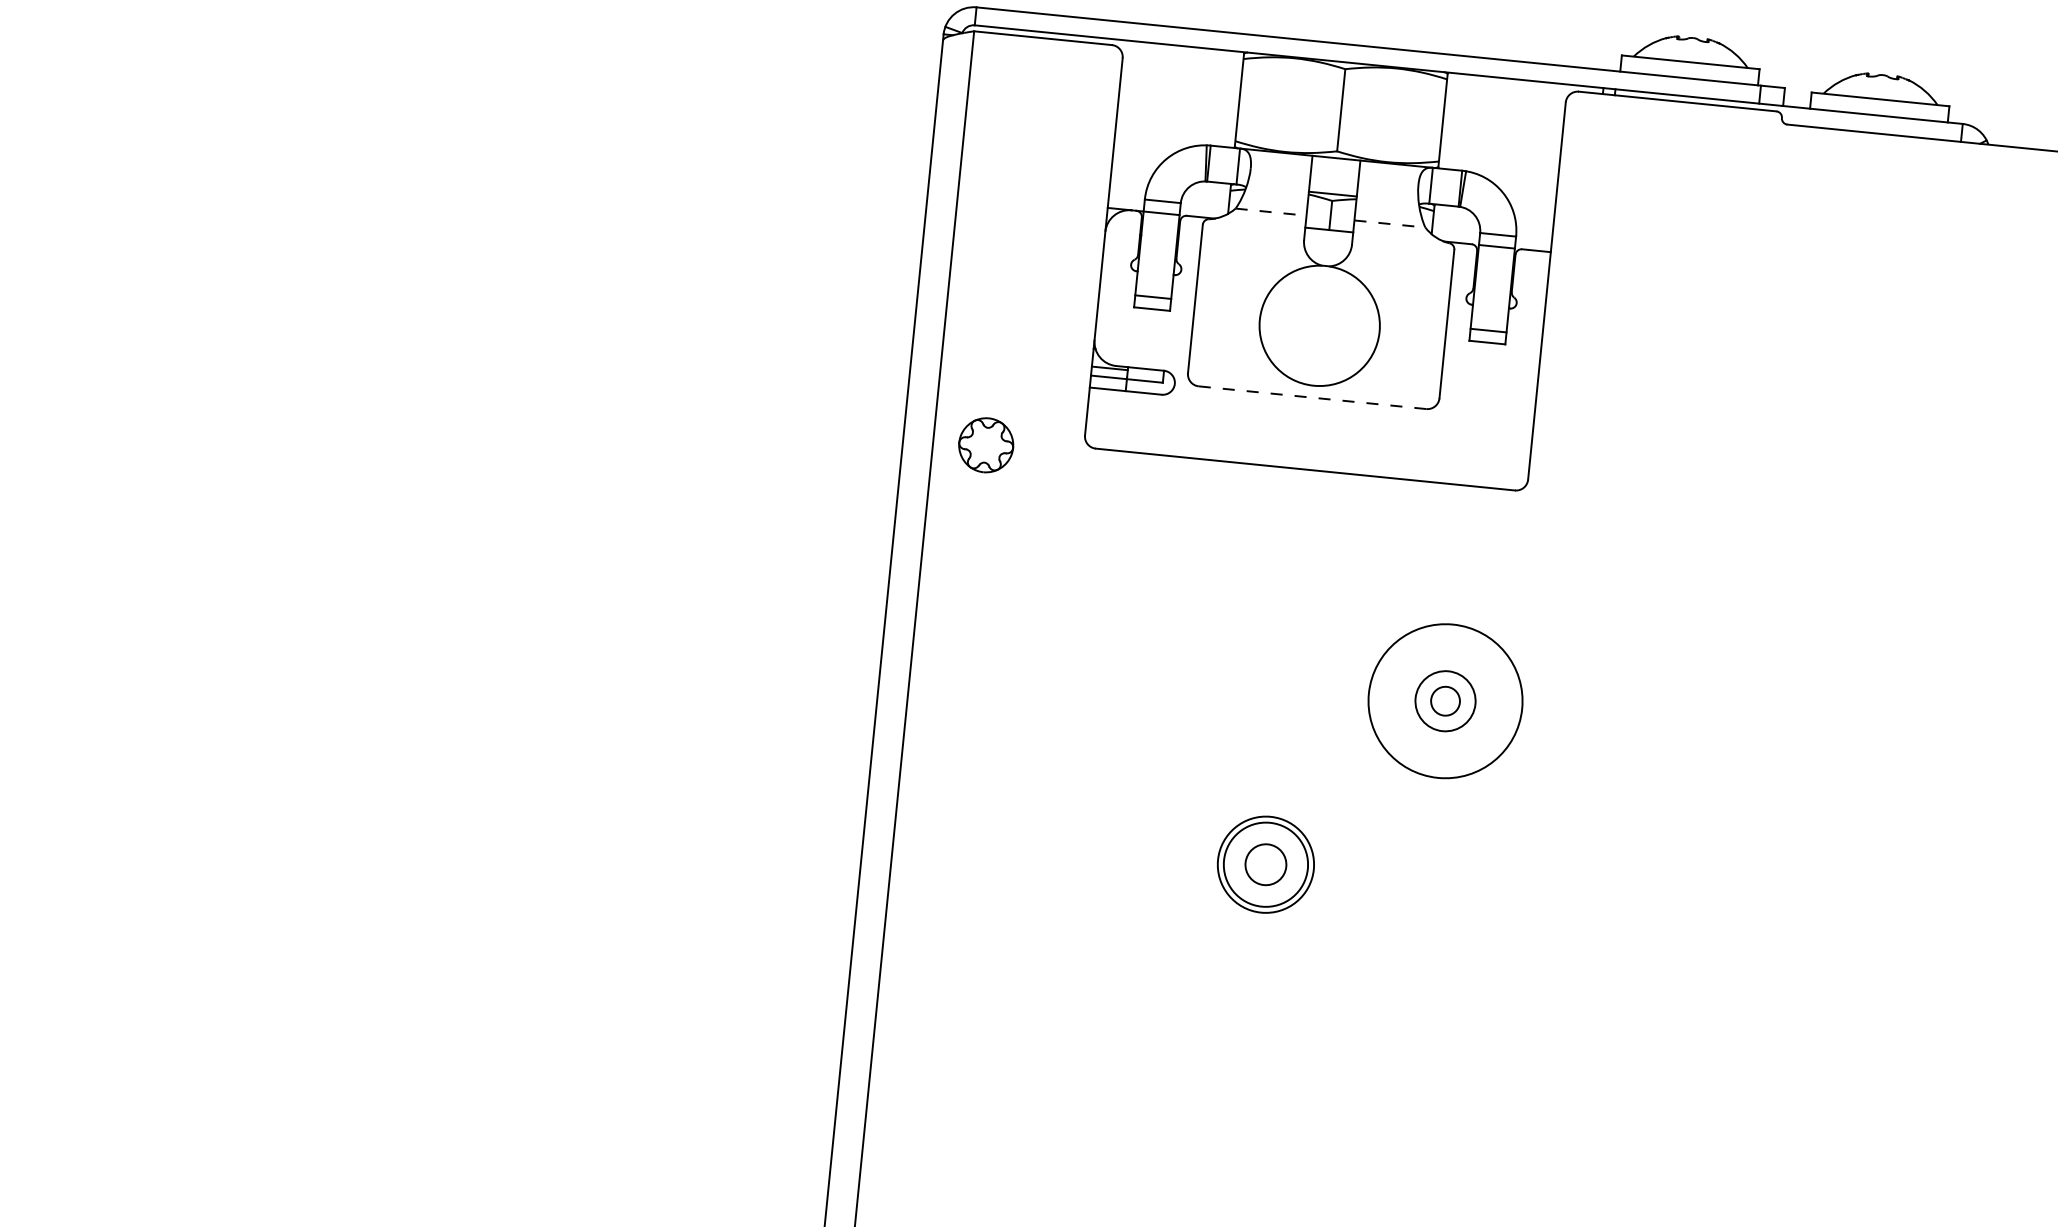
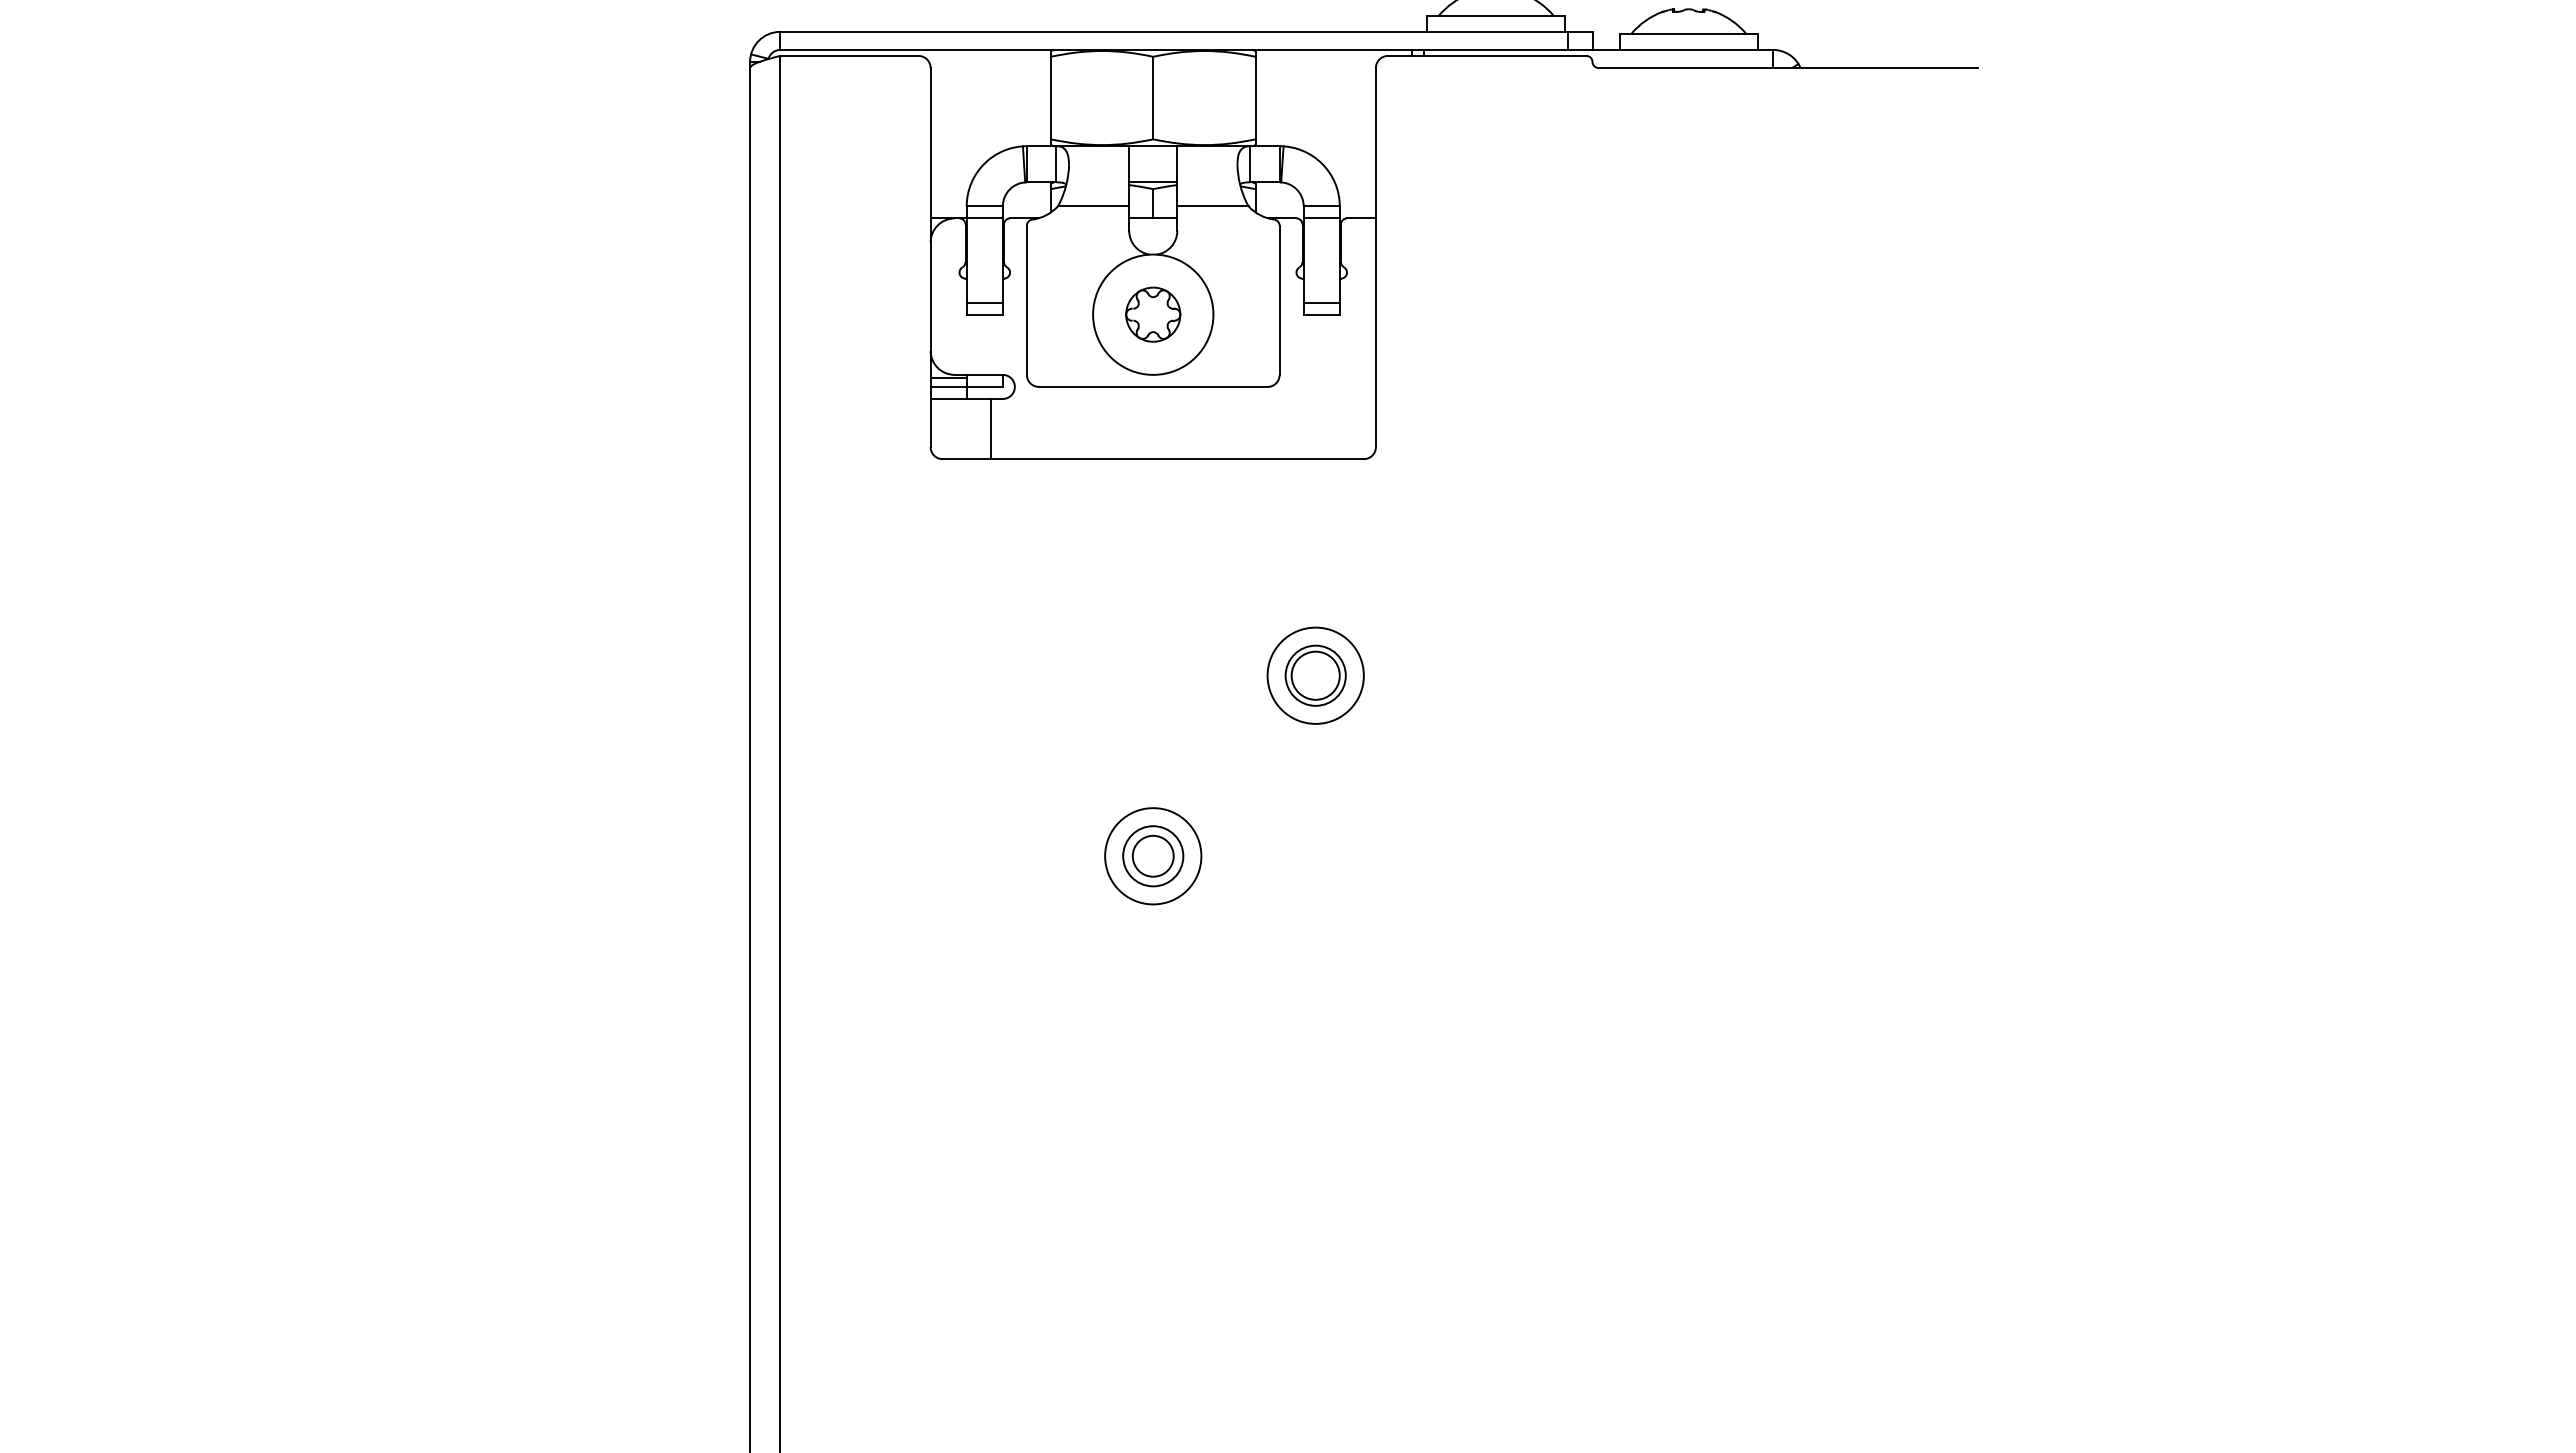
line: (1271, 212) -> (1093, 206), dashed -> solid
line: (1389, 224) -> (1212, 206), dashed -> solid
line: (1311, 397) -> (1152, 386), dashed -> solid
line: (1146, 422) -> (990, 428), added
part: (986, 445) -> (1153, 314), moved
circle: (1445, 700) -> (1315, 675), size x0.62
circle: (1445, 700) -> (1315, 675), size x1.67
circle: (1266, 864) -> (1153, 856), size x0.71

